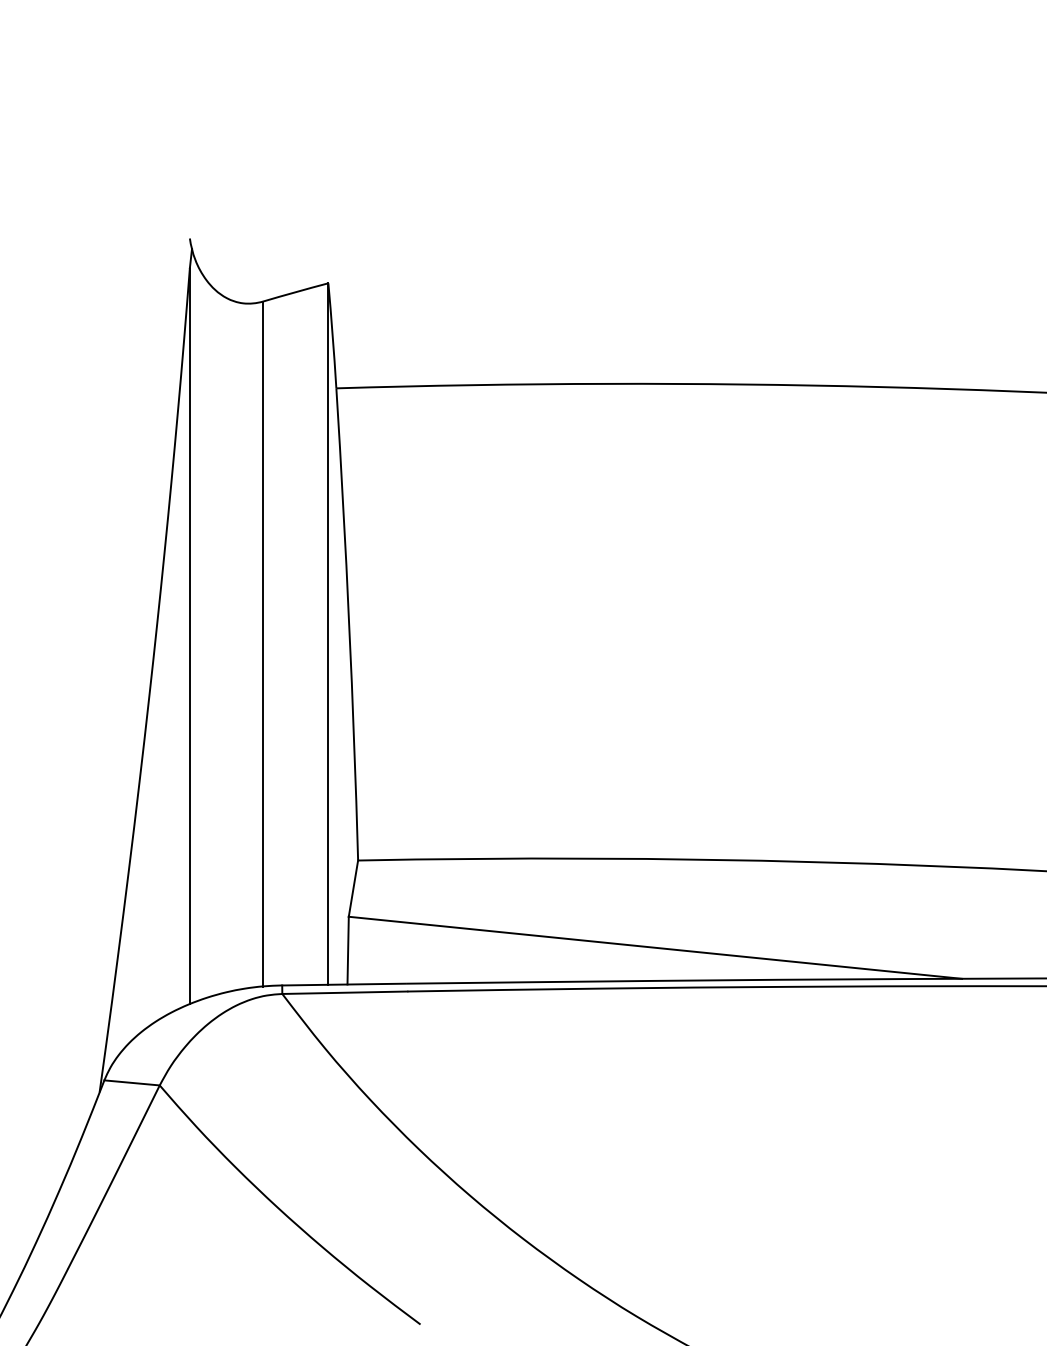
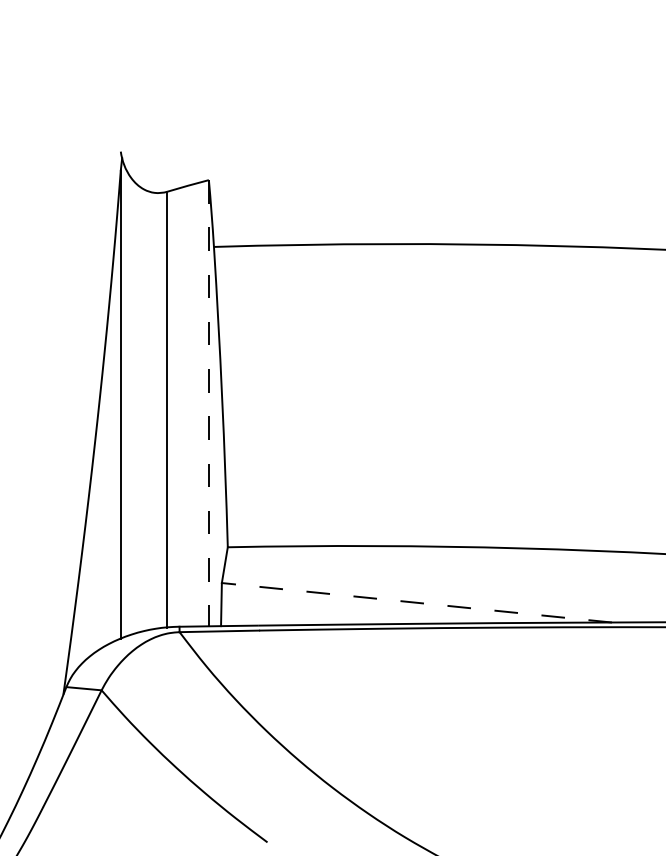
line: (327, 634) -> (208, 403), solid -> dashed
line: (654, 947) -> (416, 602), solid -> dashed

